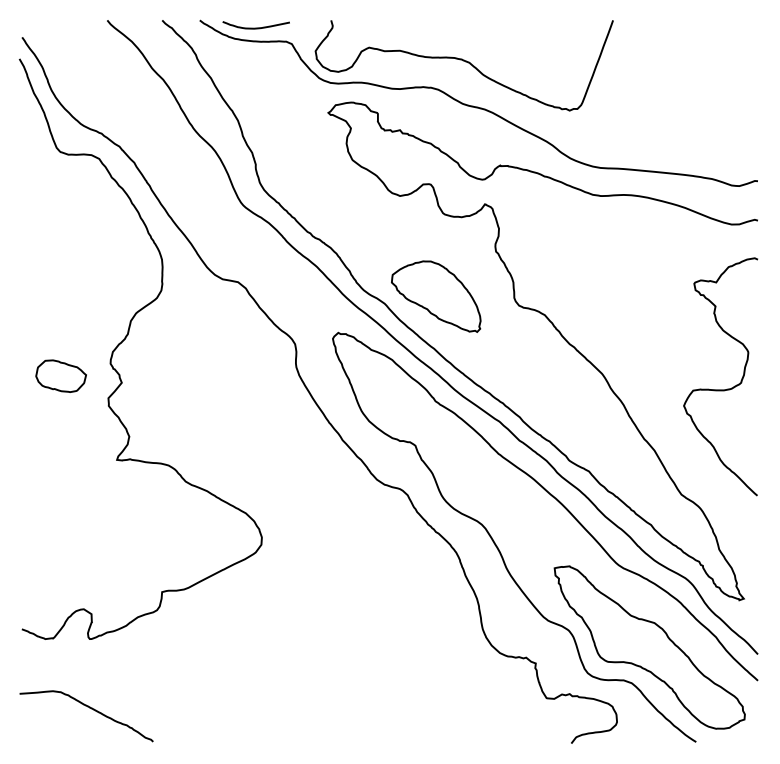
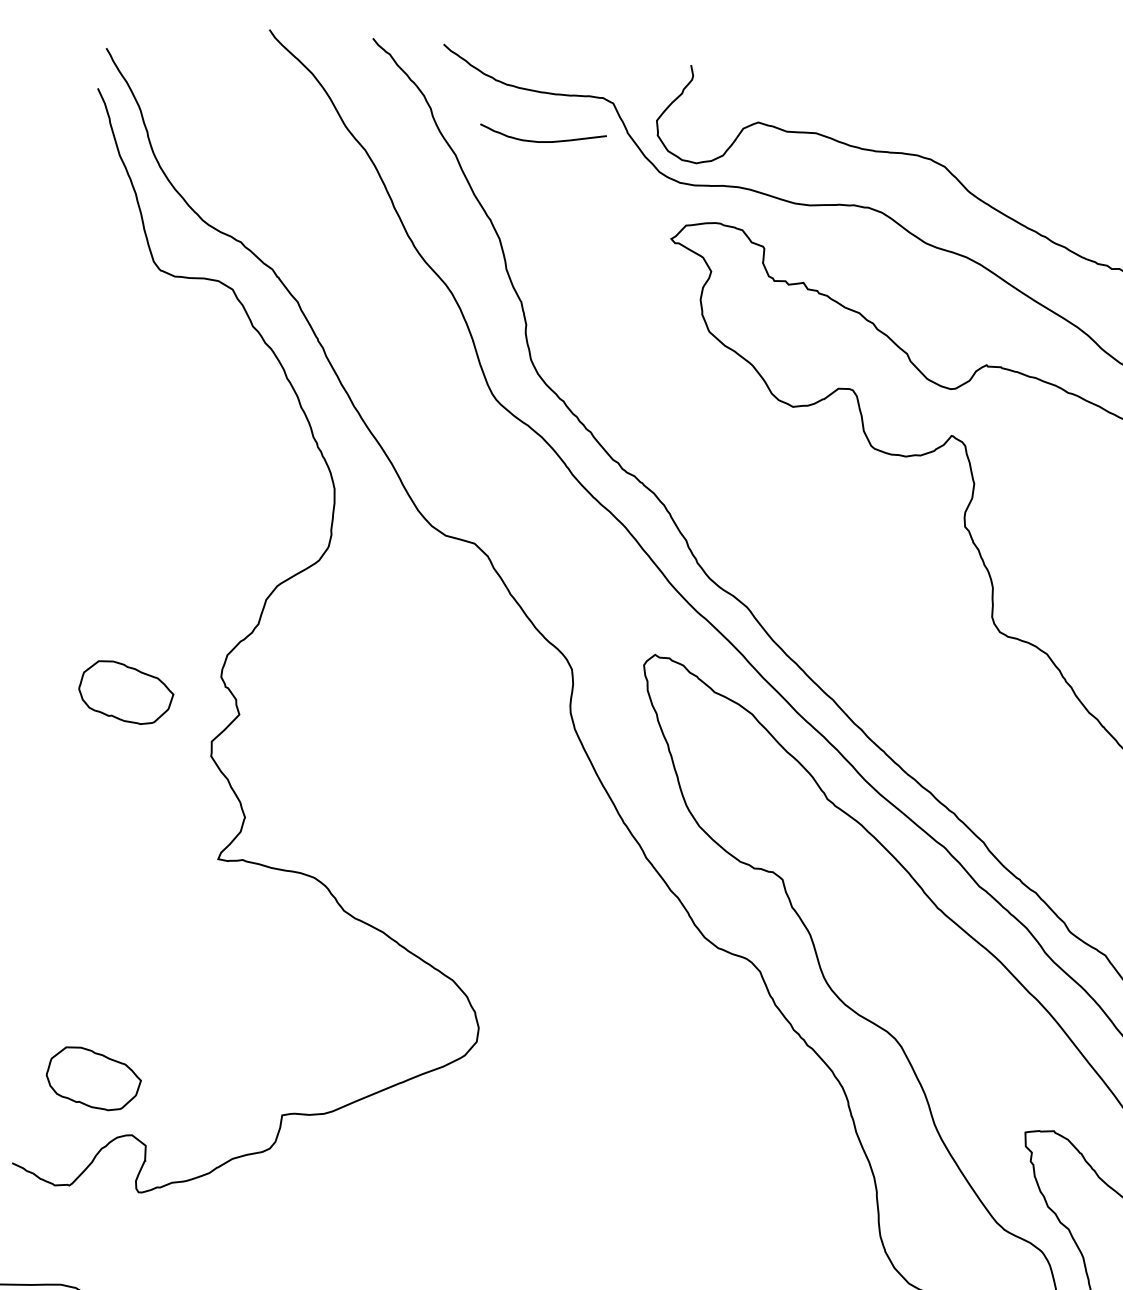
curve: (255, 27) -> (541, 139), moved
part: (436, 296) -> (845, 601), removed
part: (60, 580) -> (92, 1077), added

